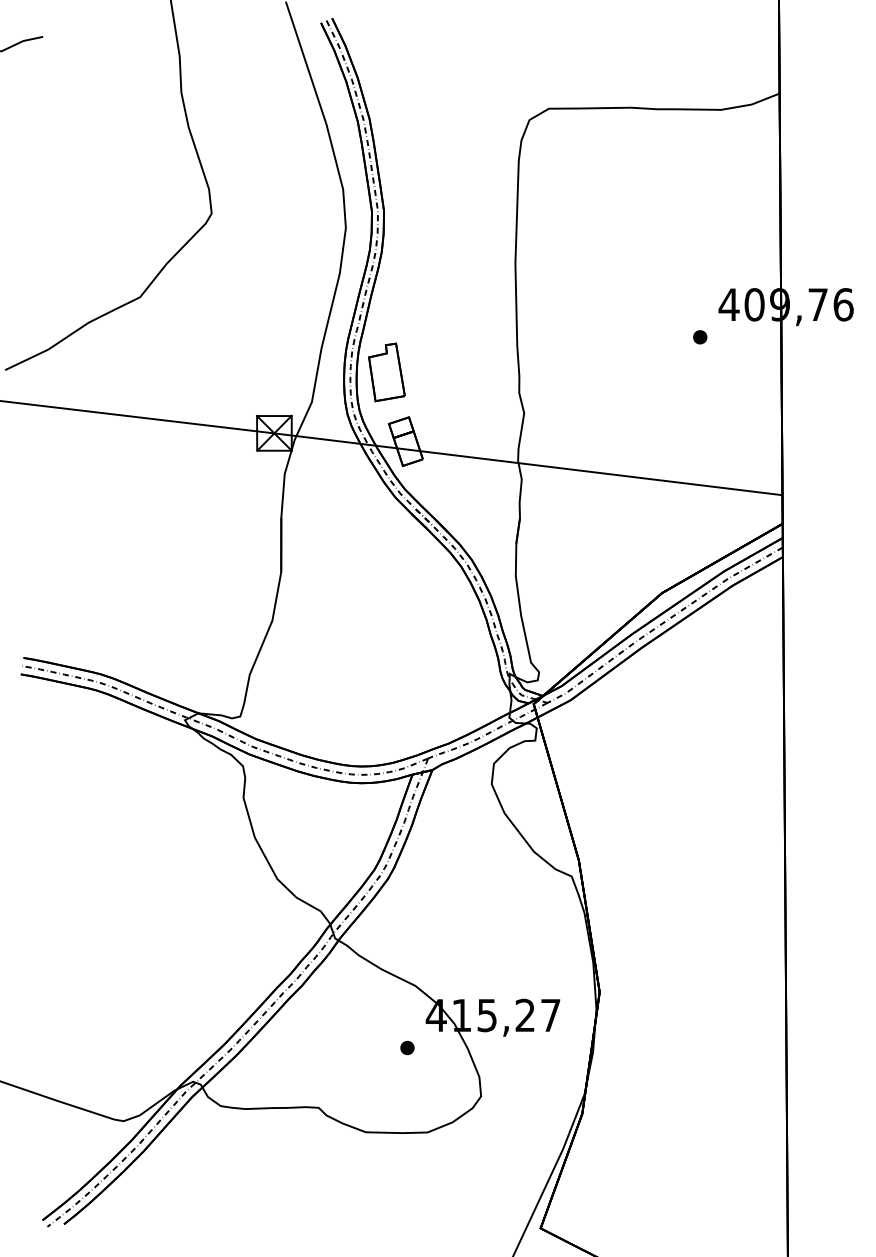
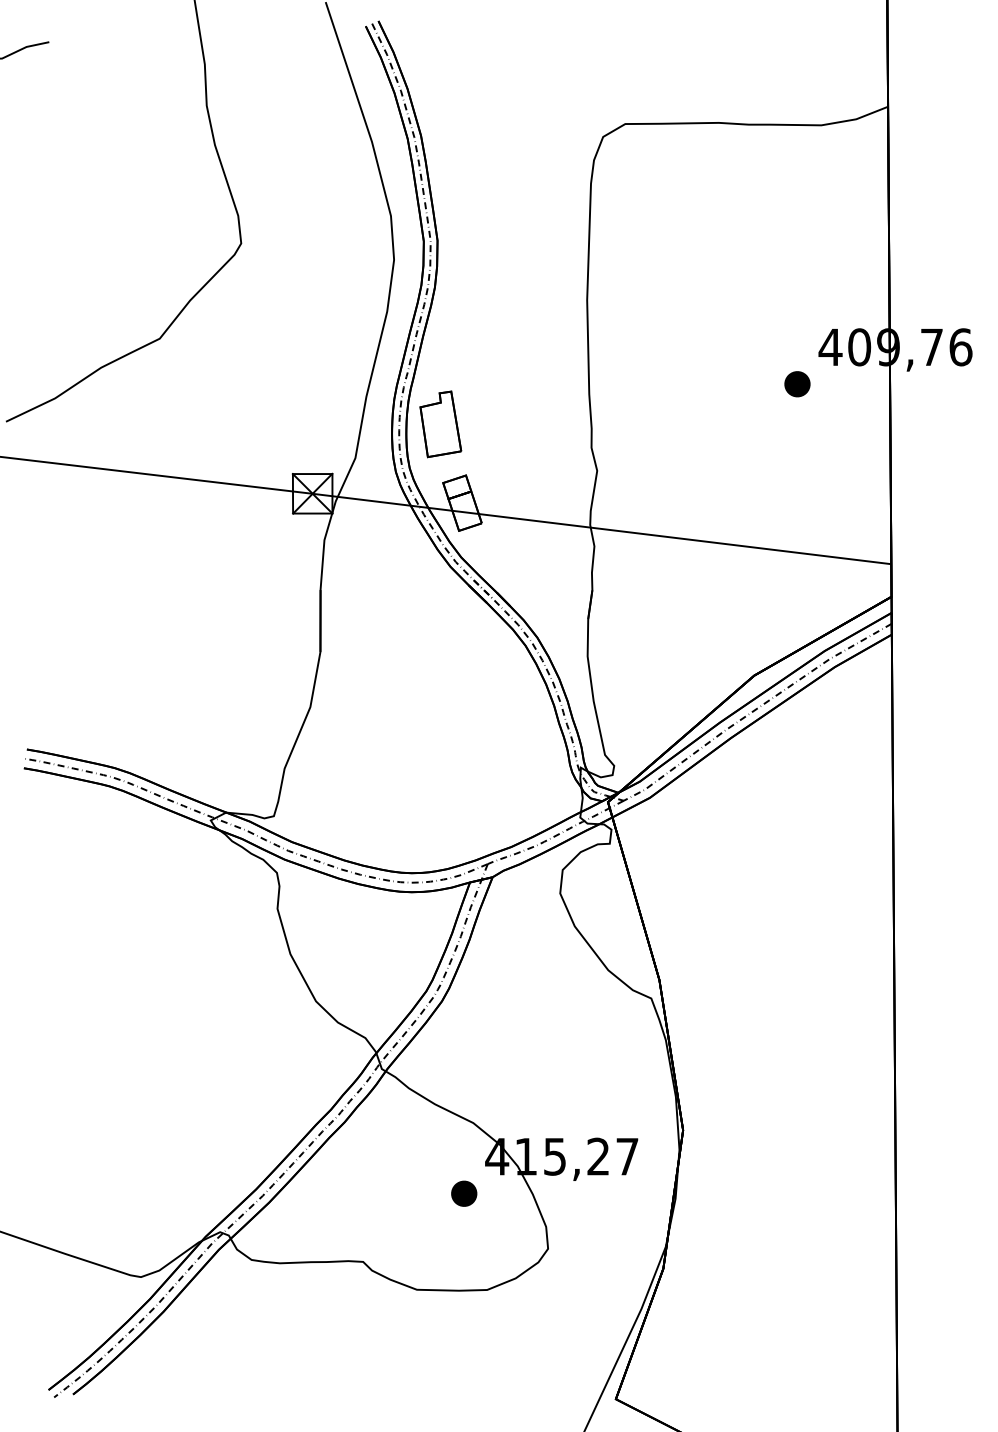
part: (700, 337) -> (797, 384), size x1.6
part: (407, 1047) -> (464, 1193), size x1.6

